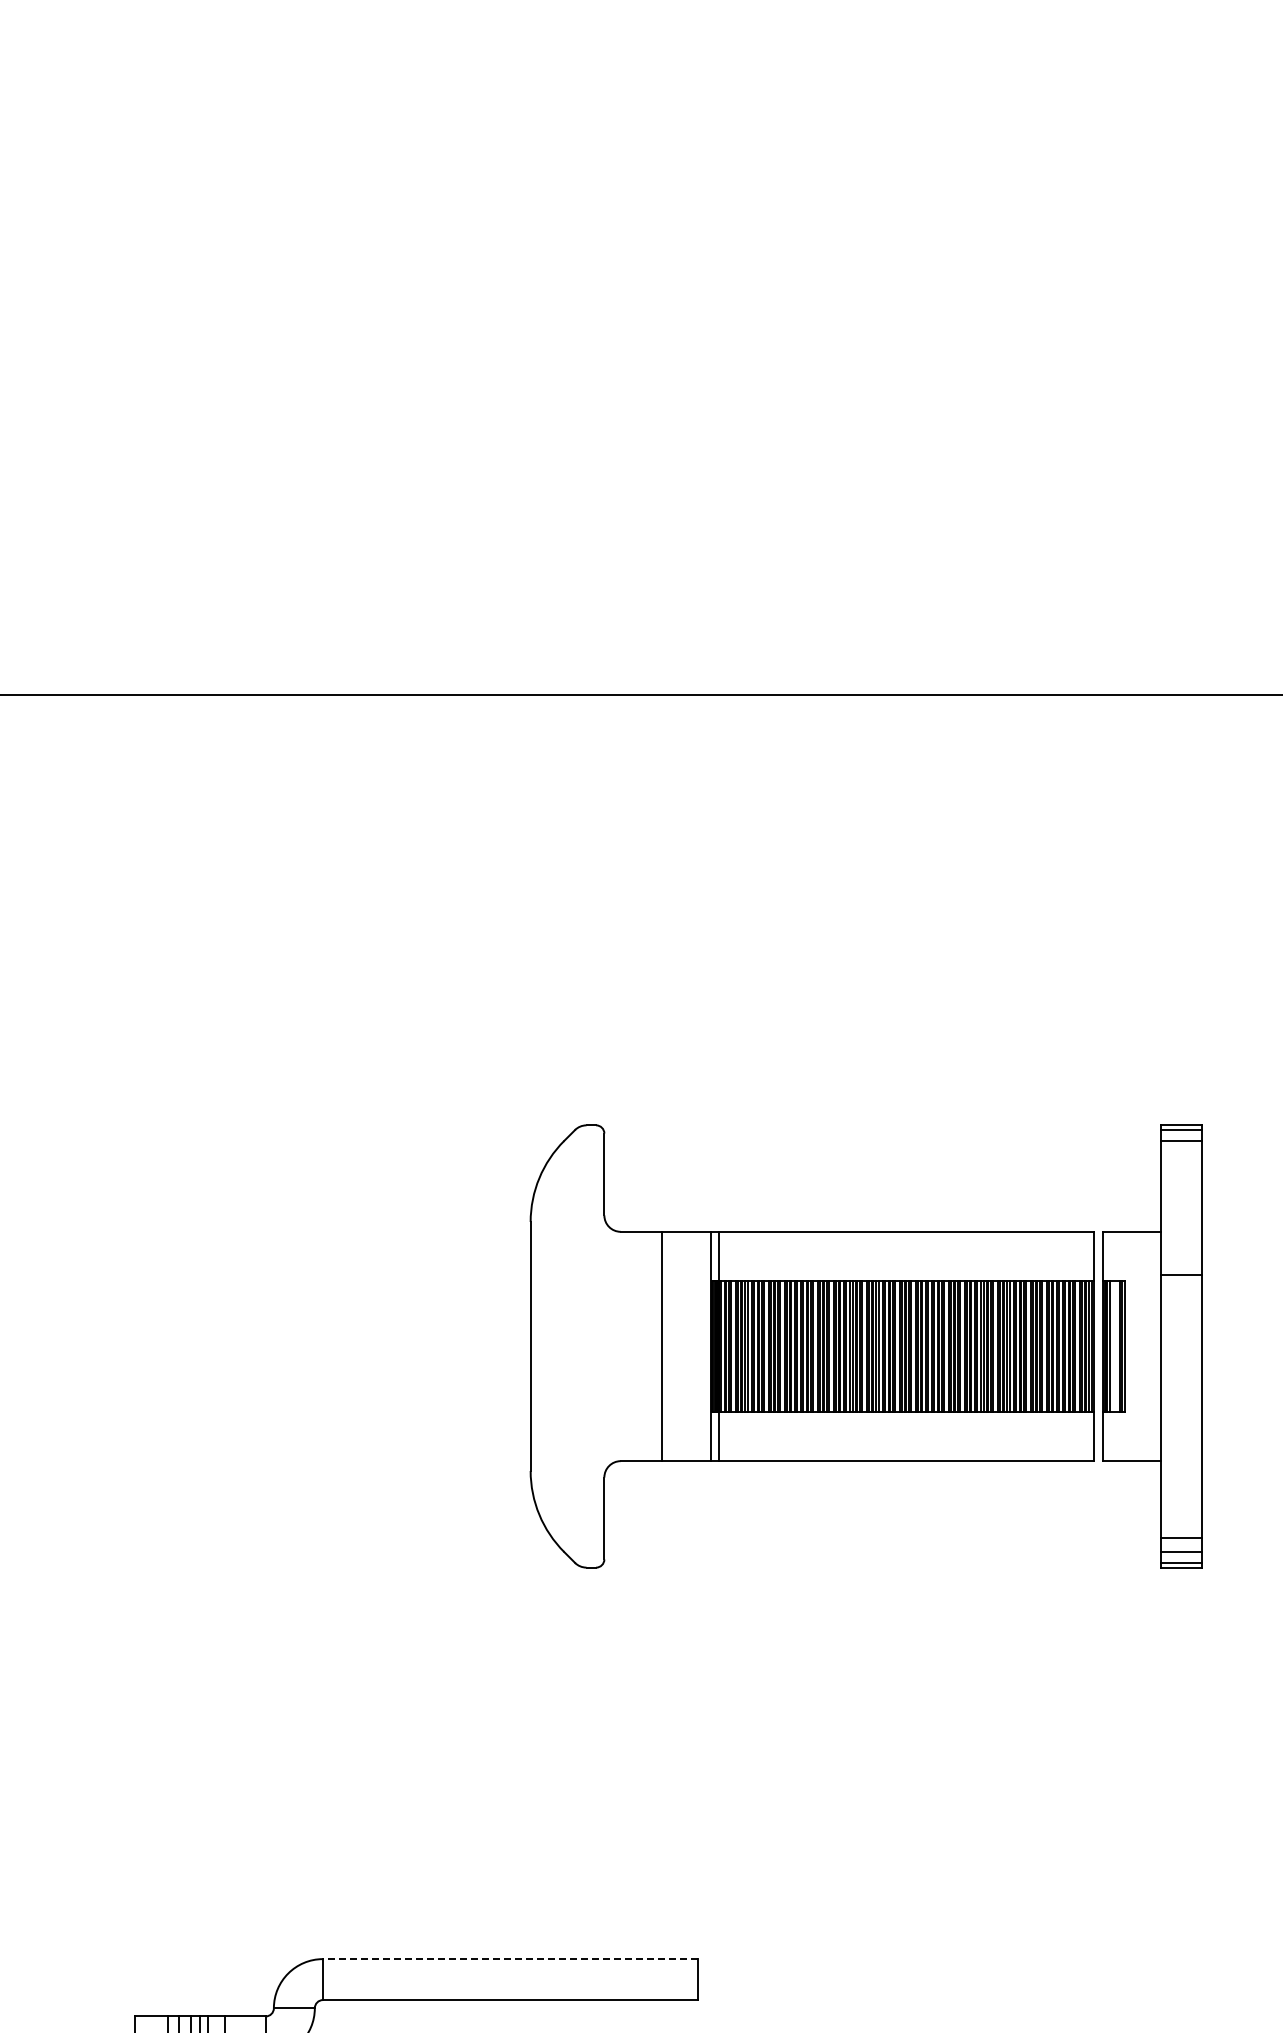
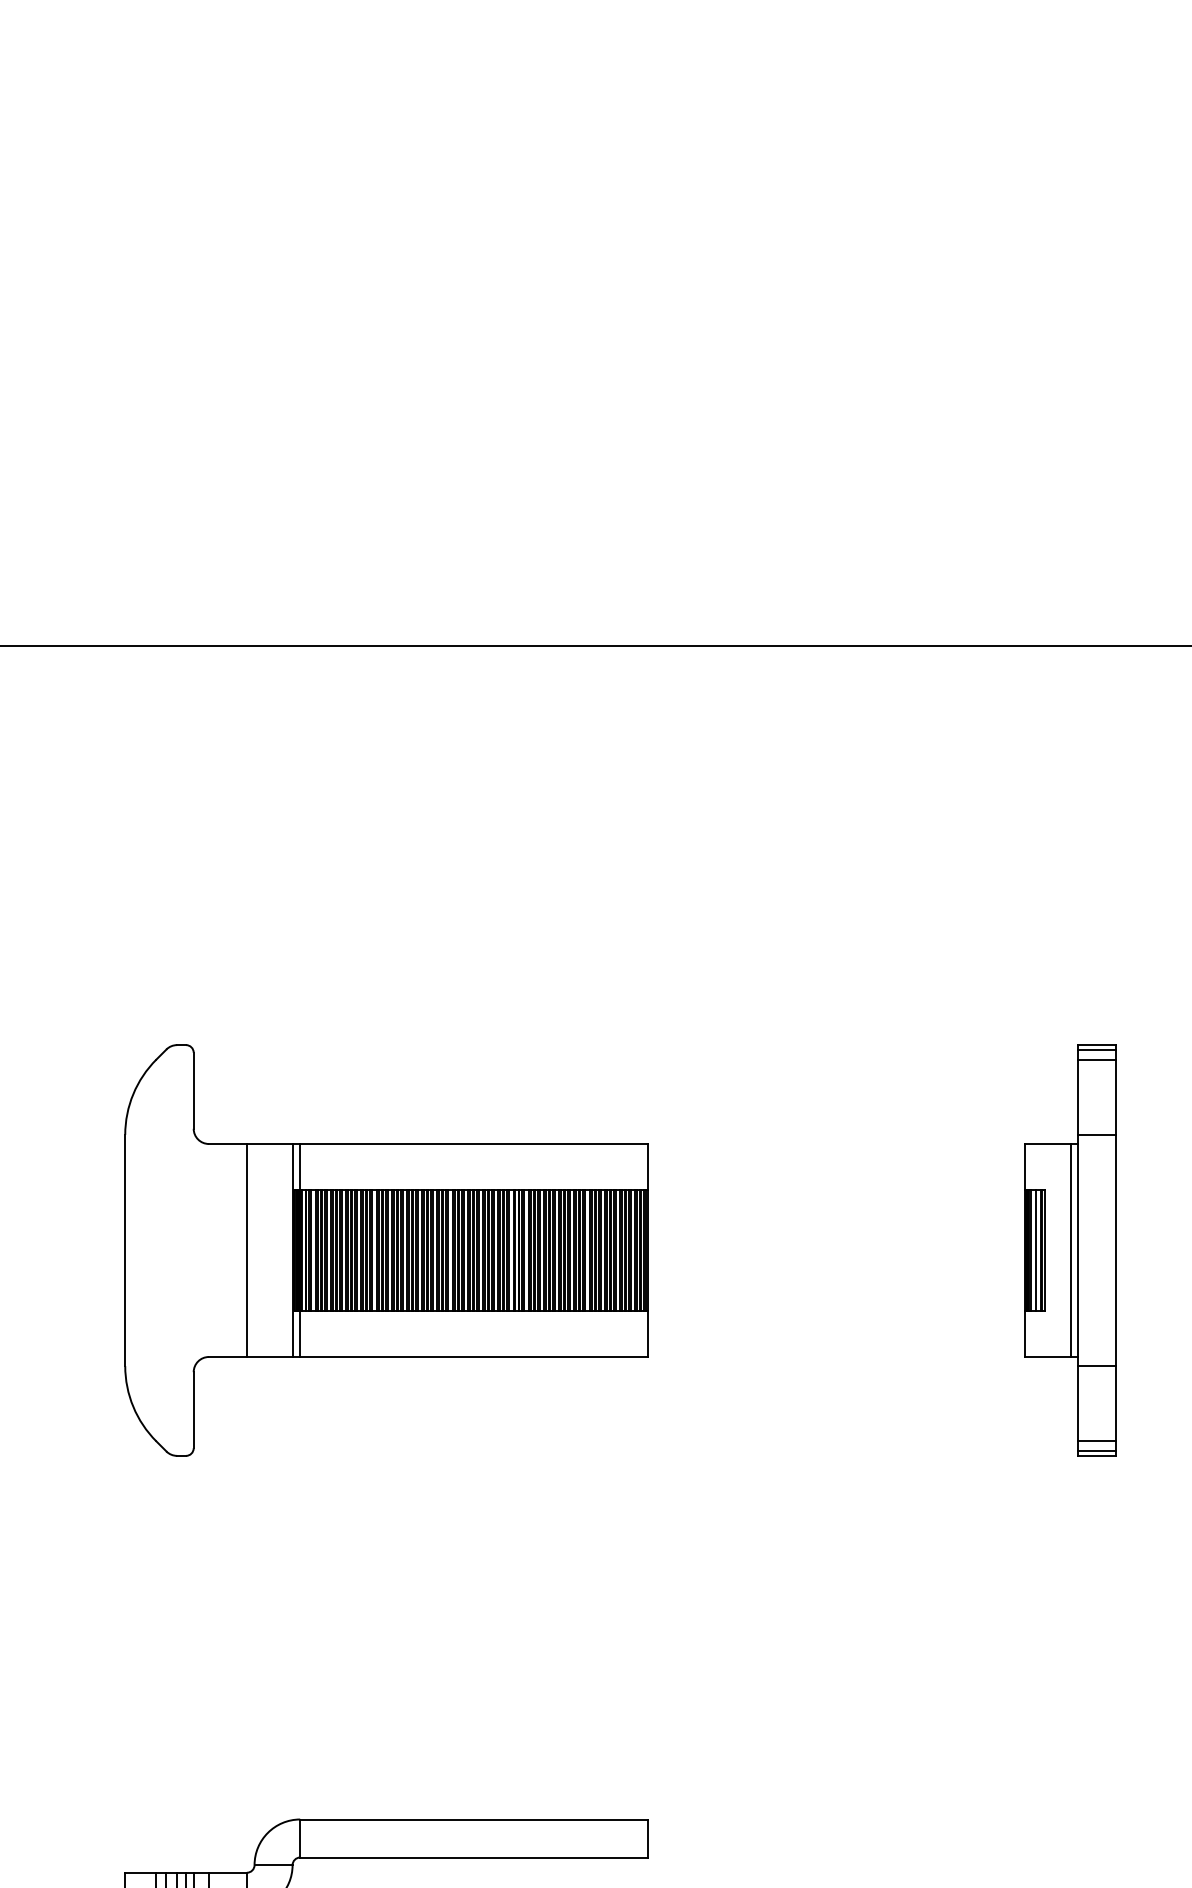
line: (1180, 1275) -> (1096, 1135), moved
part: (811, 1346) -> (386, 1250), moved
line: (1115, 1346) -> (1036, 1250), added
line: (1152, 1346) -> (1070, 1250), added
line: (1180, 1537) -> (1096, 1365), moved
line: (509, 1959) -> (473, 1819), dashed -> solid

